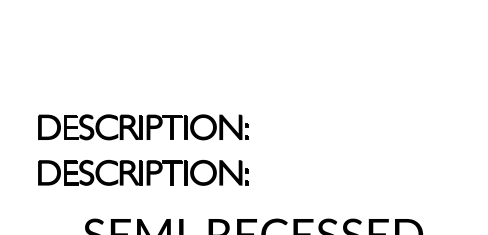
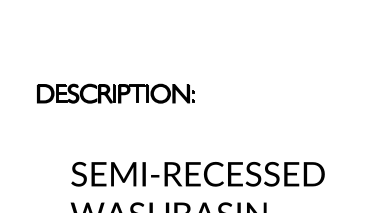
part: (142, 172) -> (115, 127), removed

